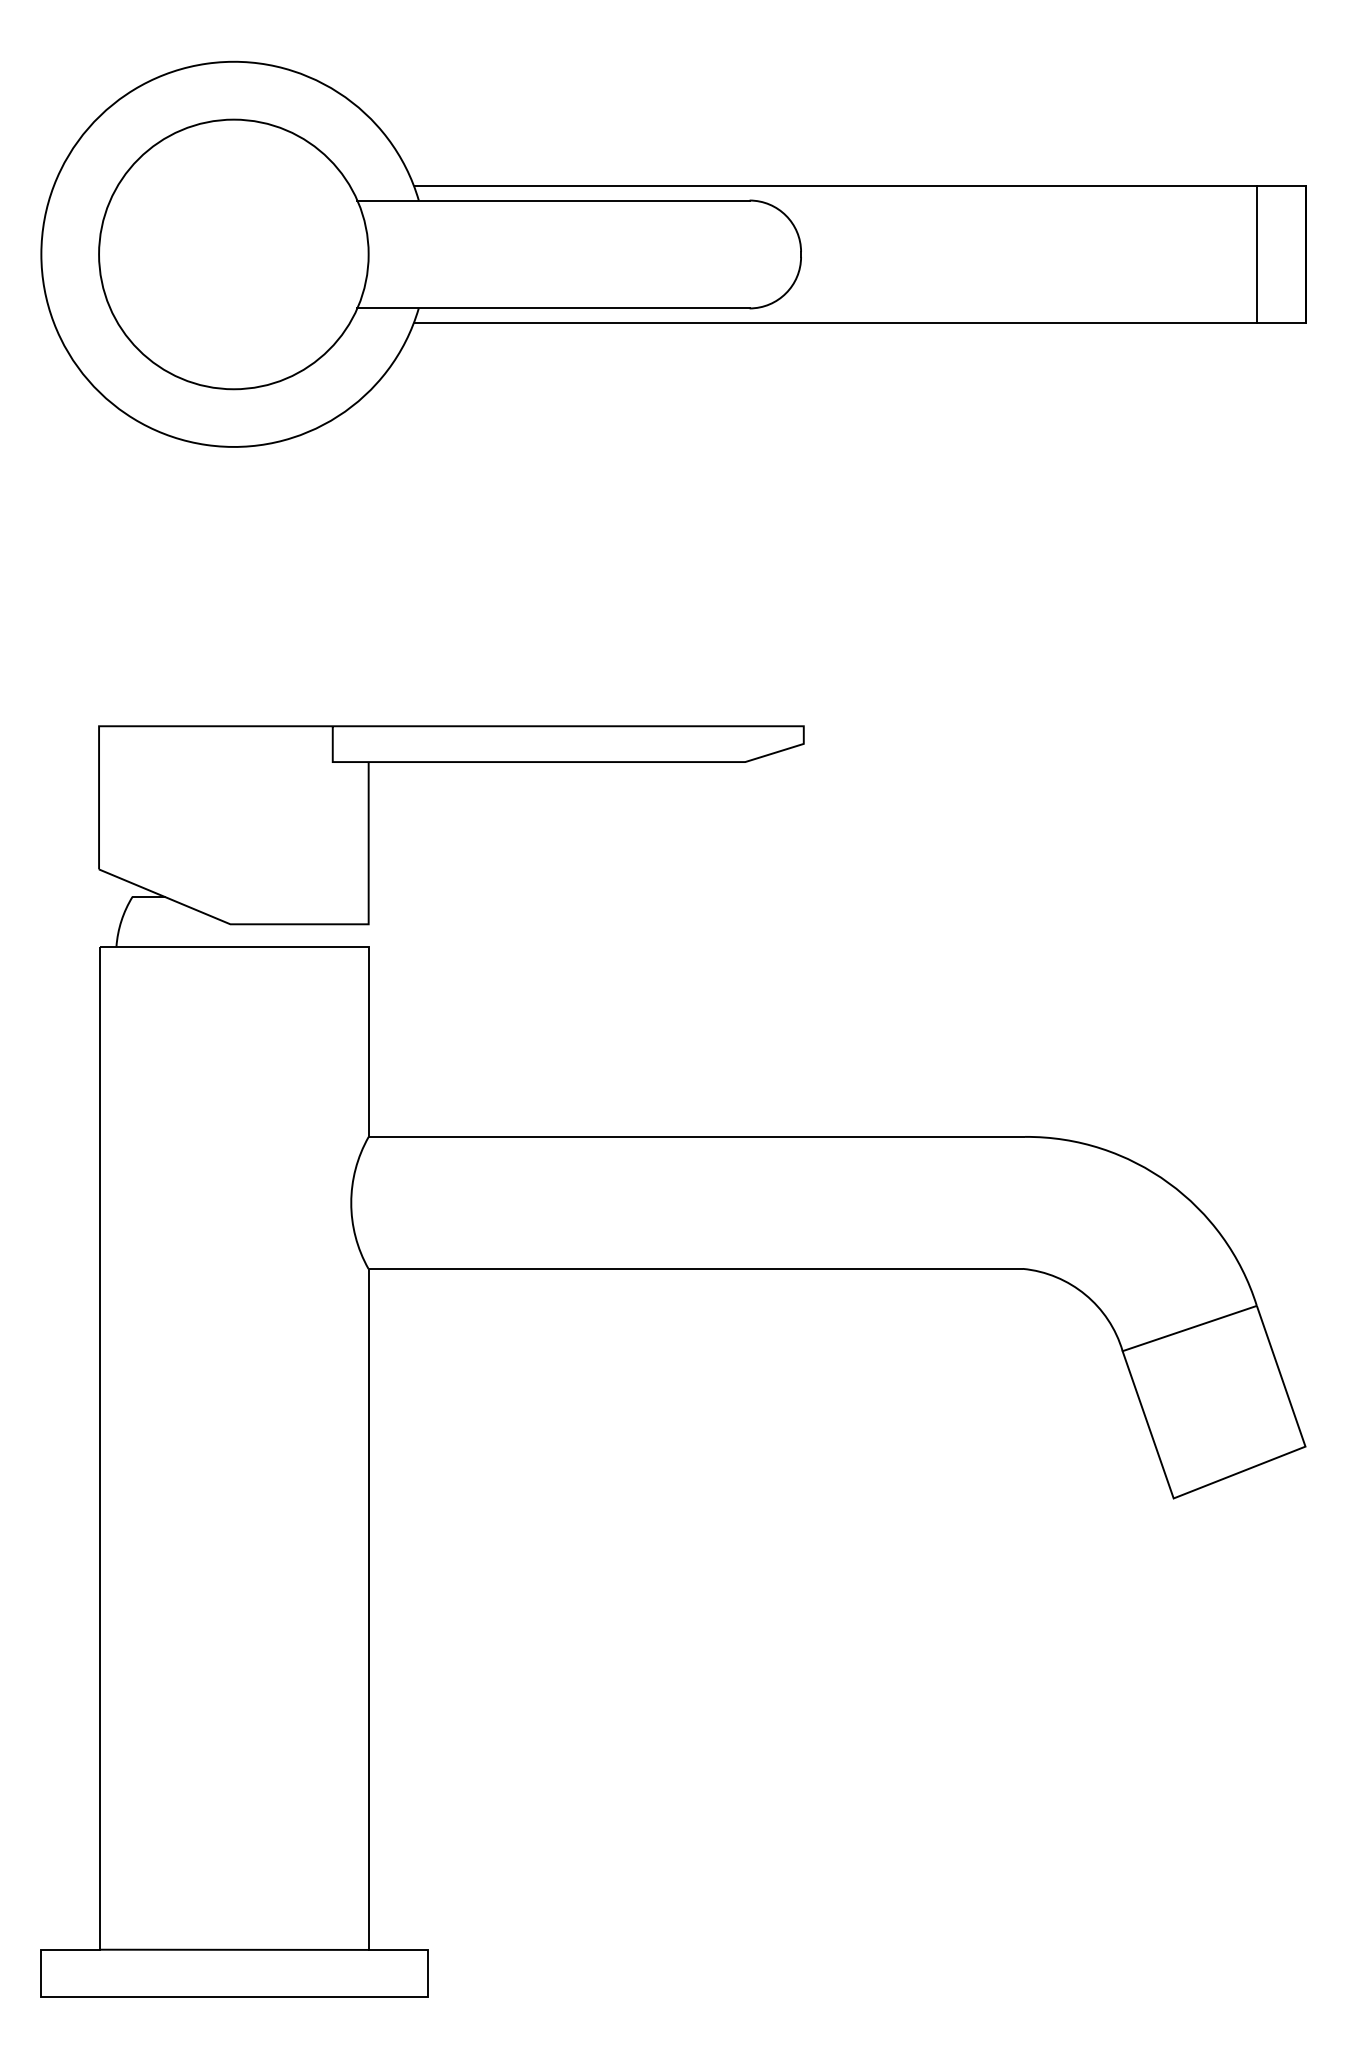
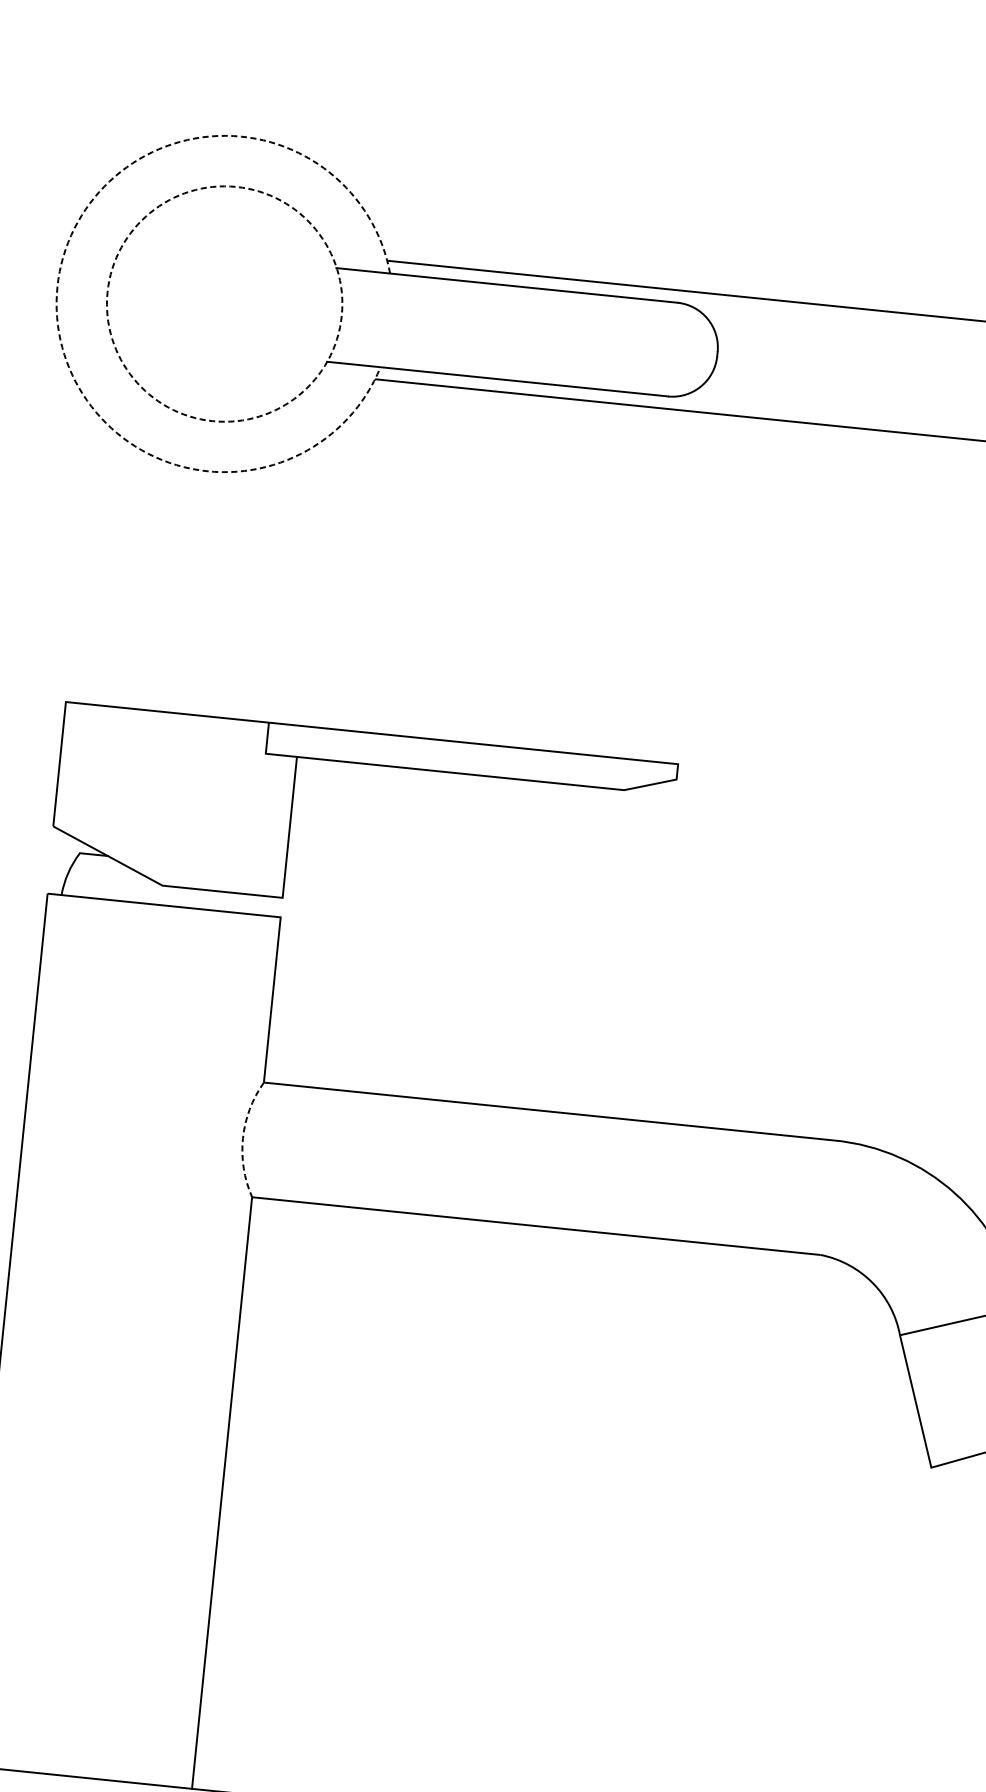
arc: (41, 254) -> (57, 287), solid -> dashed
circle: (233, 254) -> (224, 304), solid -> dashed
arc: (351, 1202) -> (243, 1138), solid -> dashed

